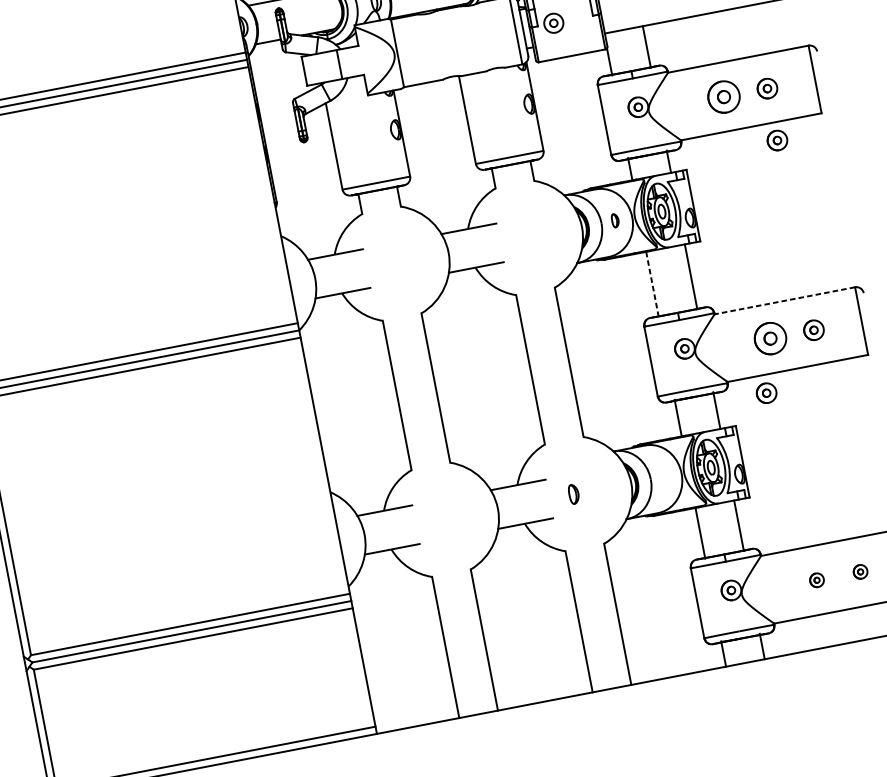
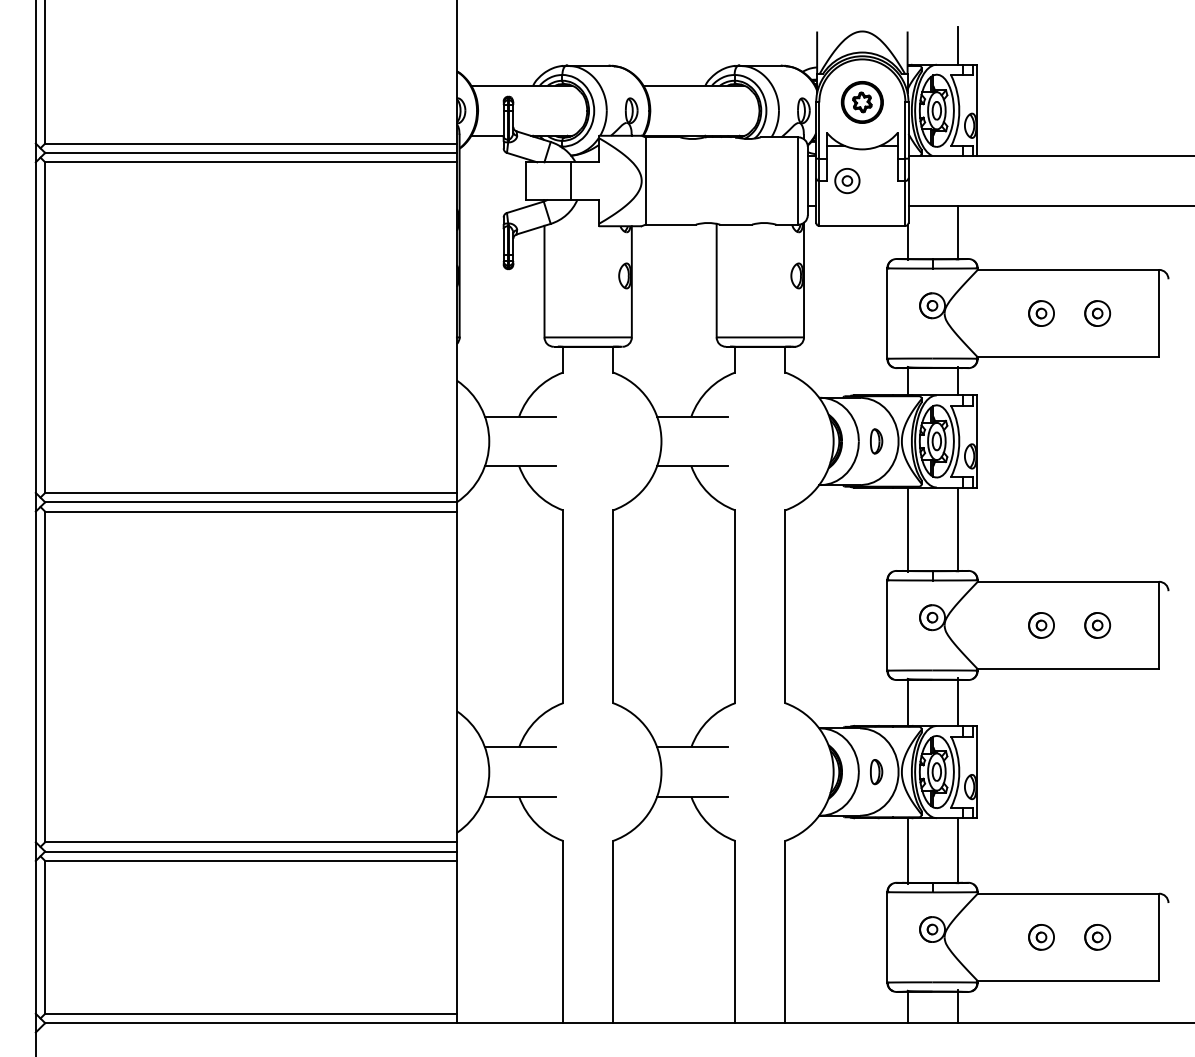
part: (723, 96) -> (1041, 313), size x0.62
part: (777, 140) -> (1097, 380), removed
part: (615, 220) -> (876, 441), size x1.43
line: (652, 285) -> (907, 530), dashed -> solid
line: (784, 300) -> (1068, 581), dashed -> solid
part: (770, 338) -> (1041, 625), size x0.62
part: (766, 393) -> (1023, 692), removed
part: (573, 494) -> (876, 772), moved
part: (860, 572) -> (1097, 937), size x1.43
part: (817, 580) -> (1041, 937), size x1.43

